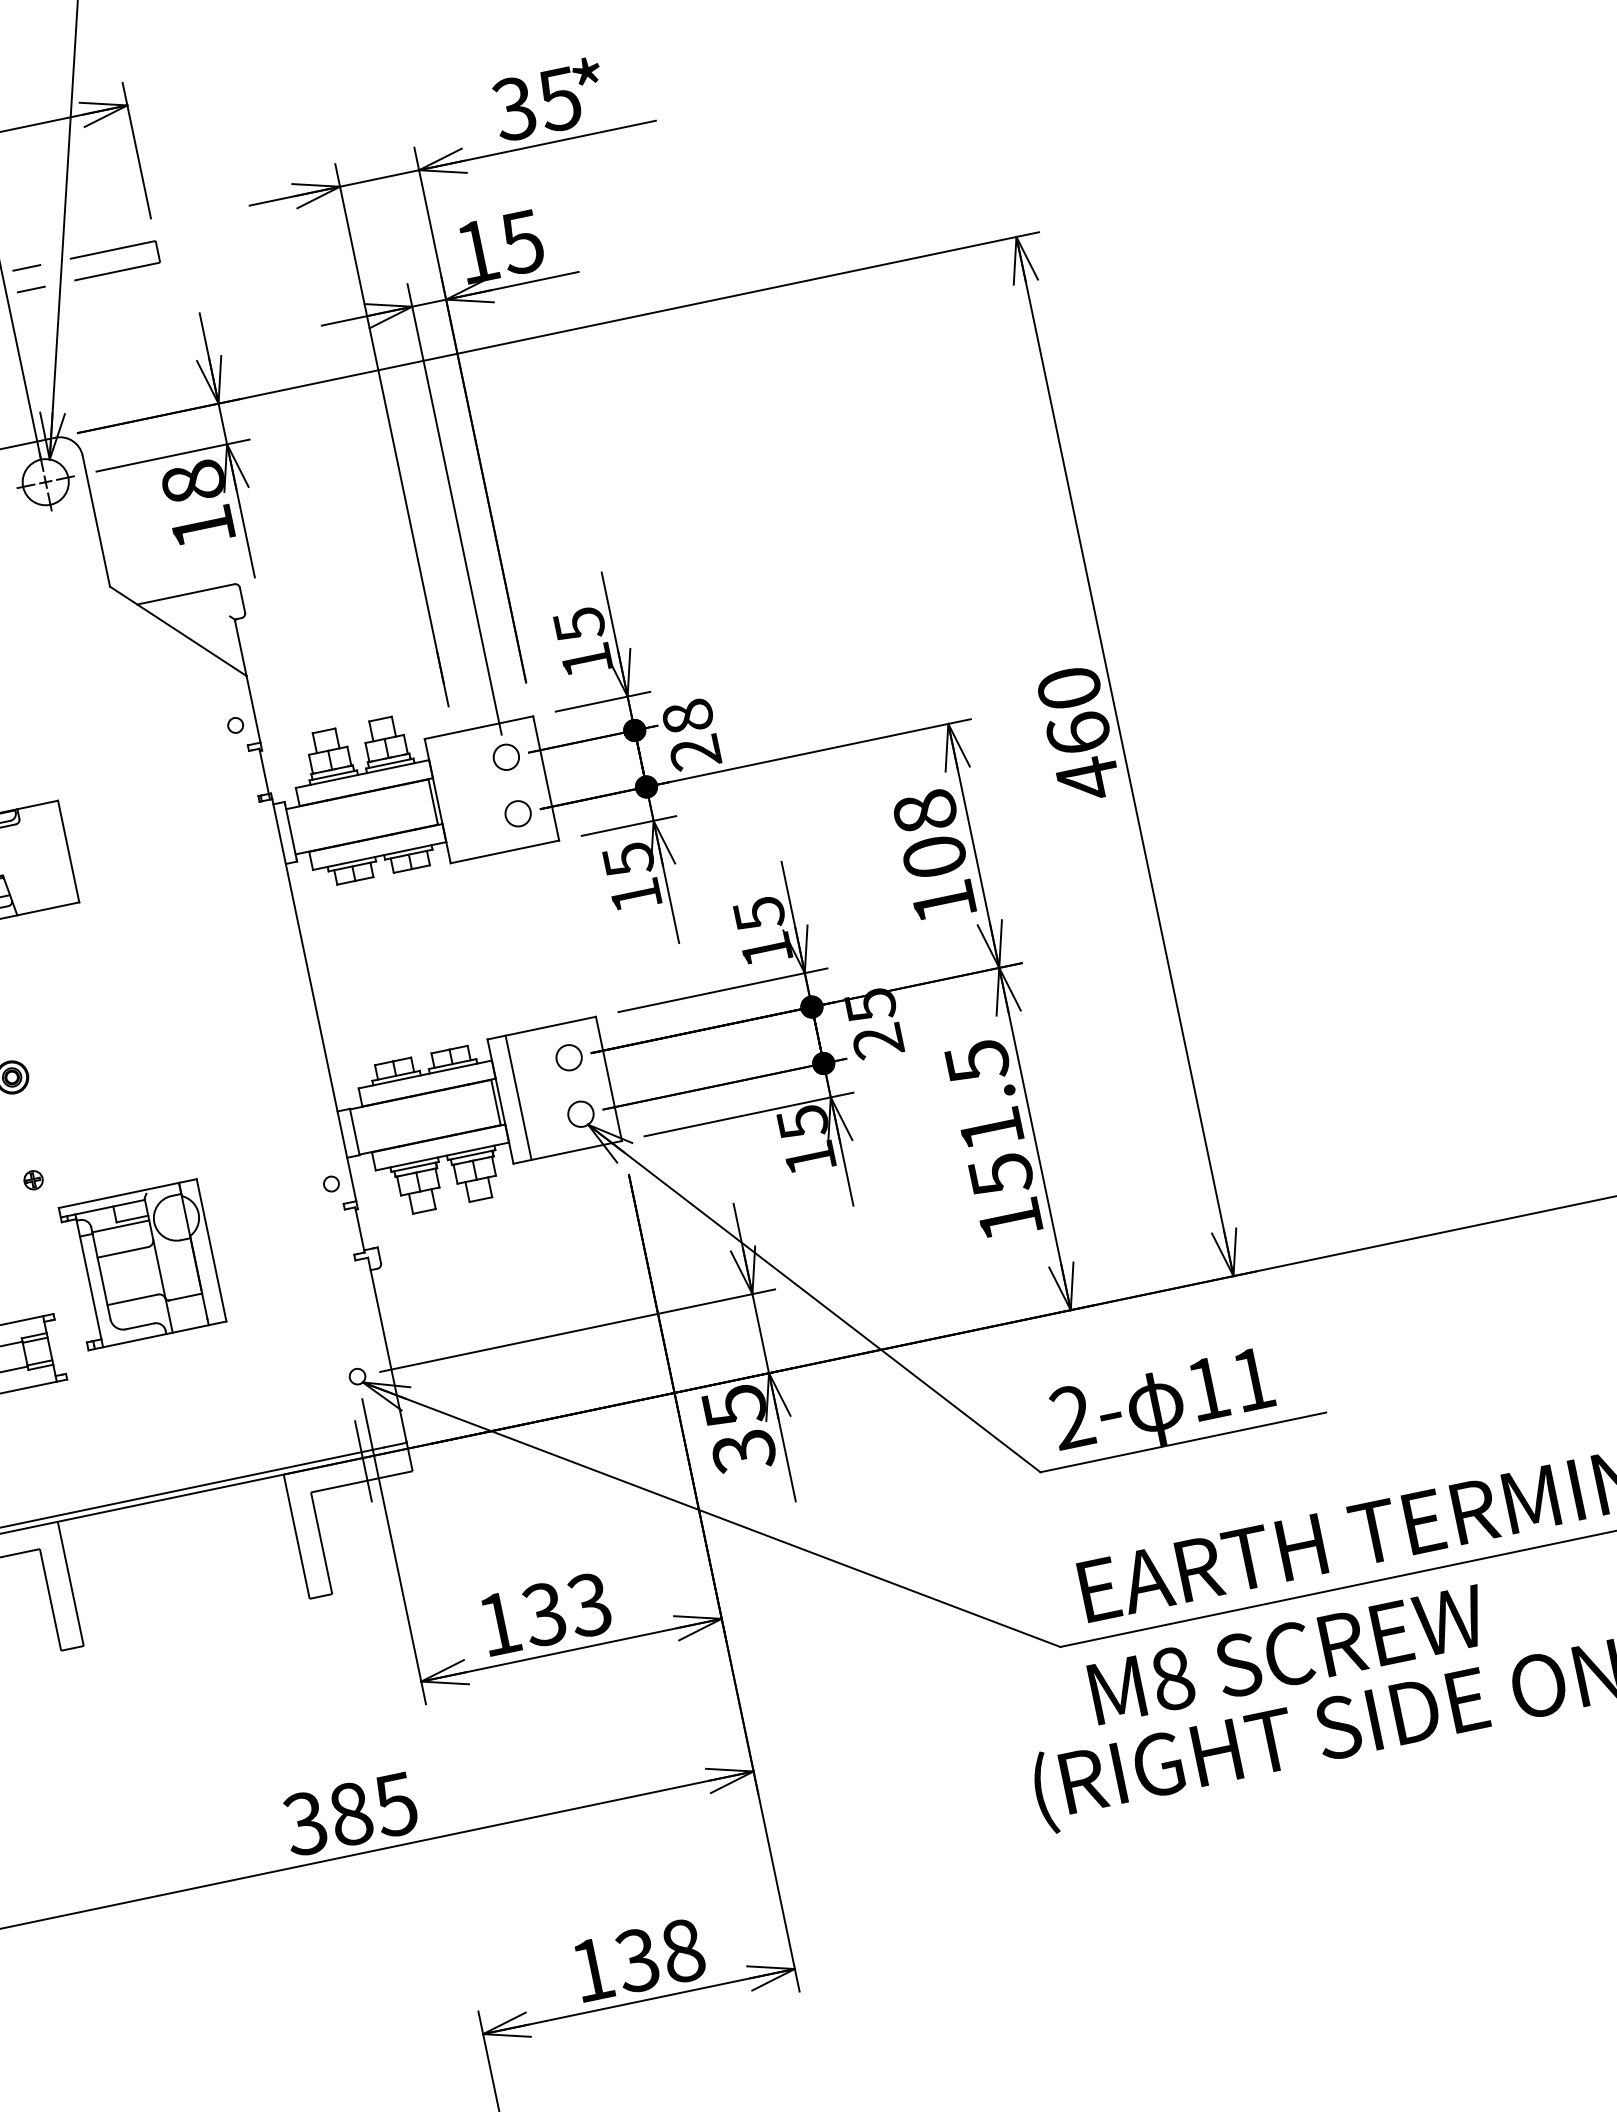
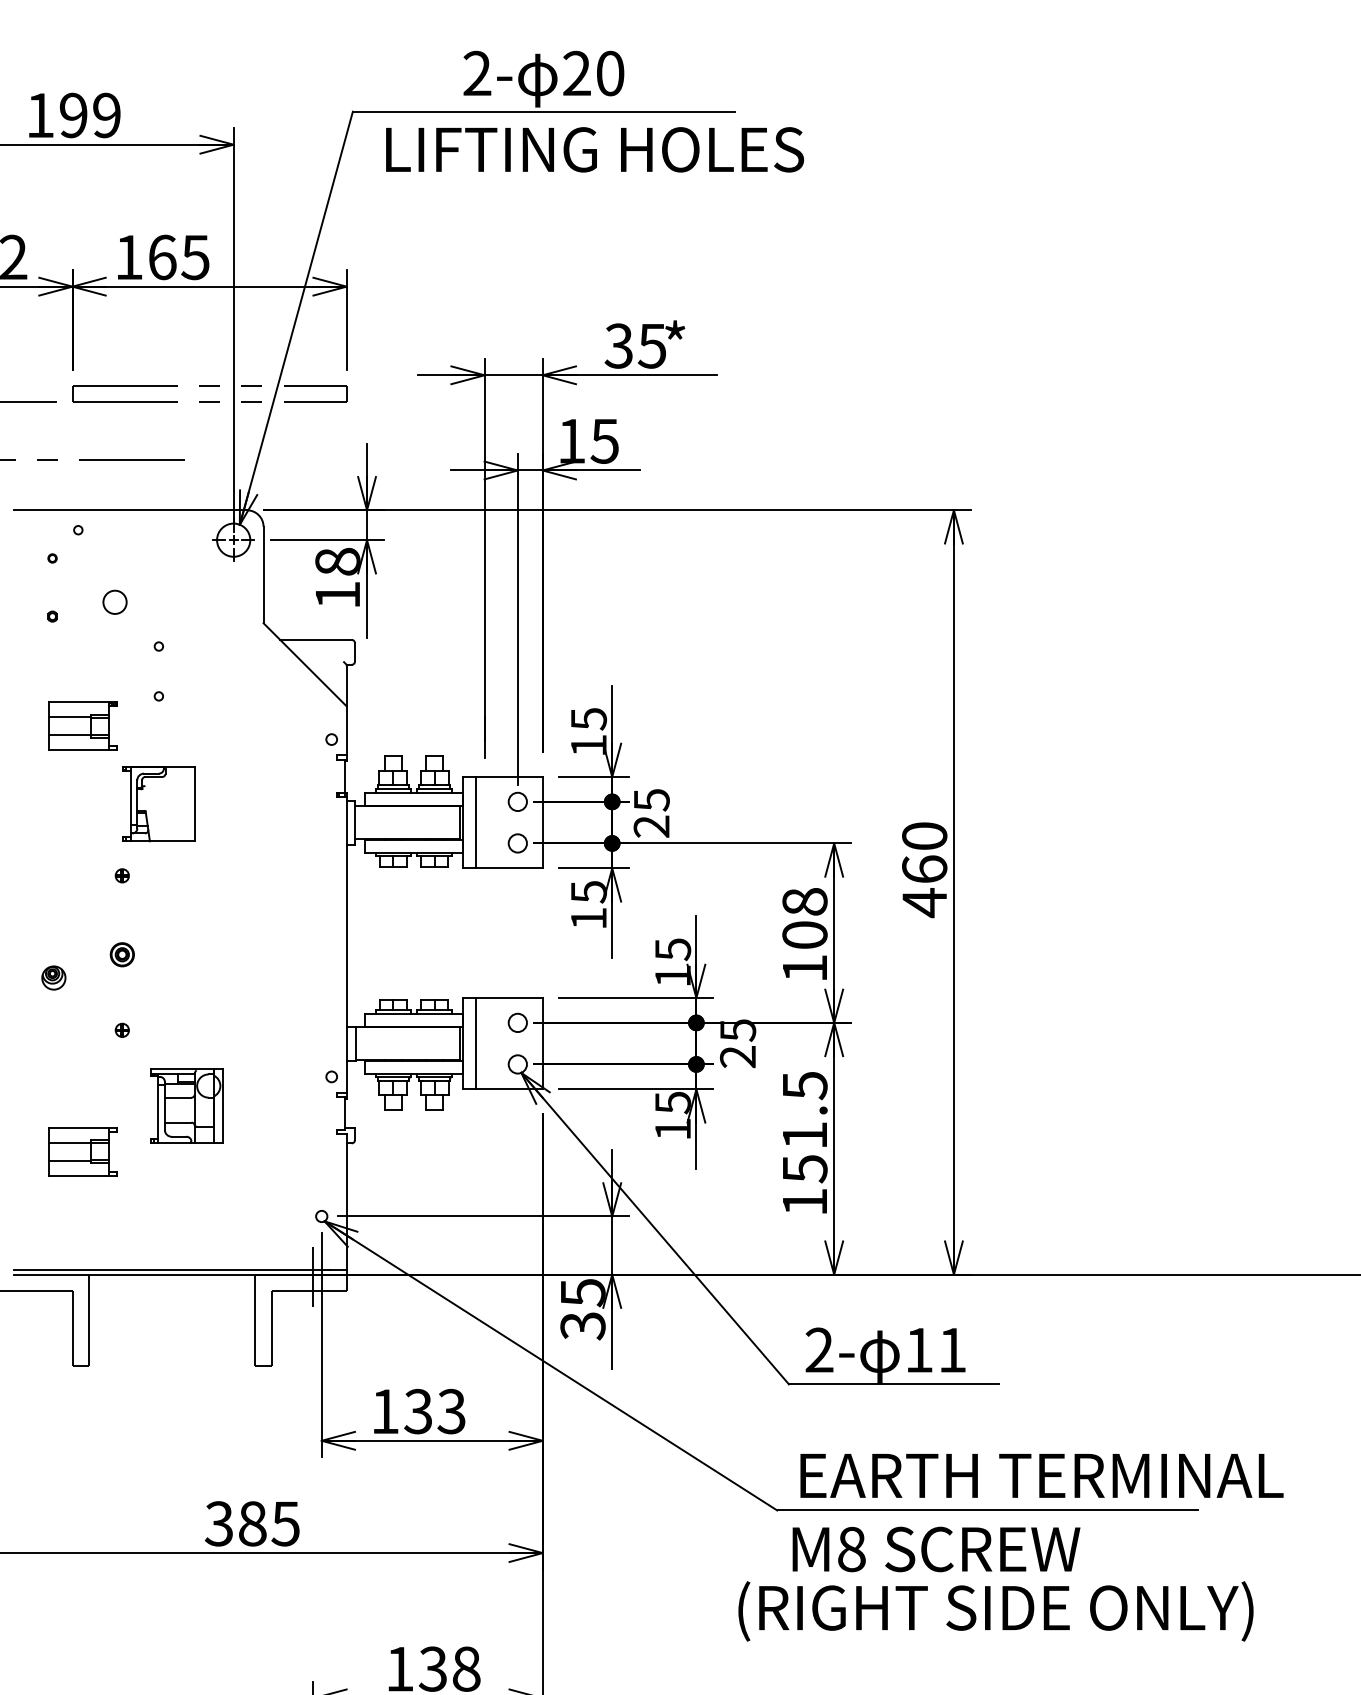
text: (687, 716) -> (651, 799), 28 -> 25
line: (456, 797) -> (476, 822), added
part: (142, 1264) -> (186, 1105), size x0.71

